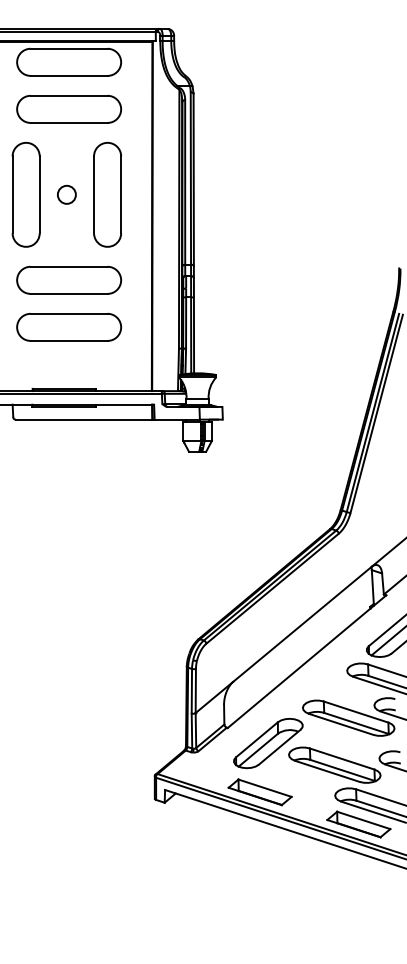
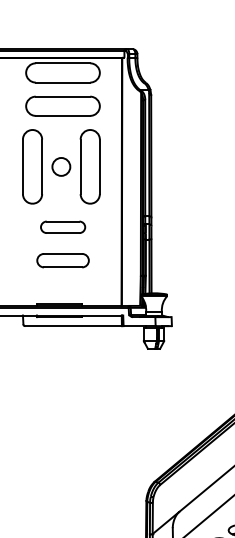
circle: (66, 194) -> (61, 166), size x1.4
part: (69, 279) -> (63, 226), size x0.6
part: (69, 326) -> (63, 260), size x0.7

